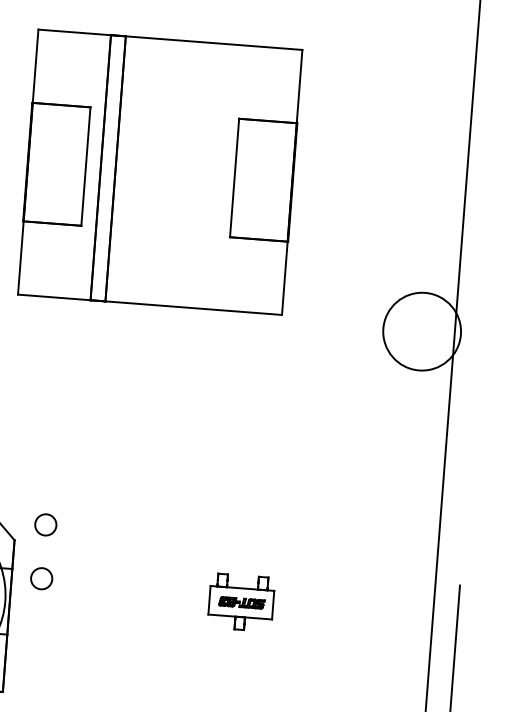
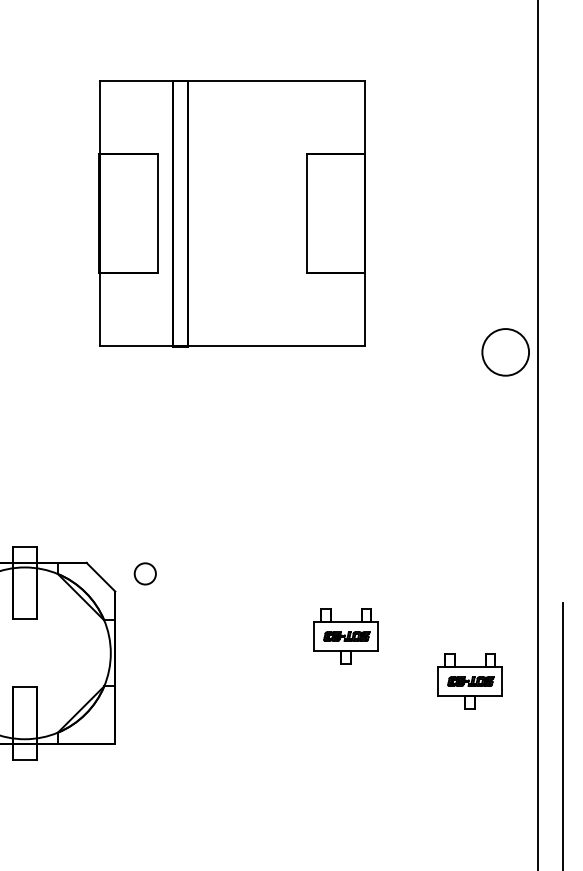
circle: (421, 331) -> (505, 352), size x0.6
circle: (40, 578) -> (144, 627), removed
part: (360, 657) -> (469, 681), added

